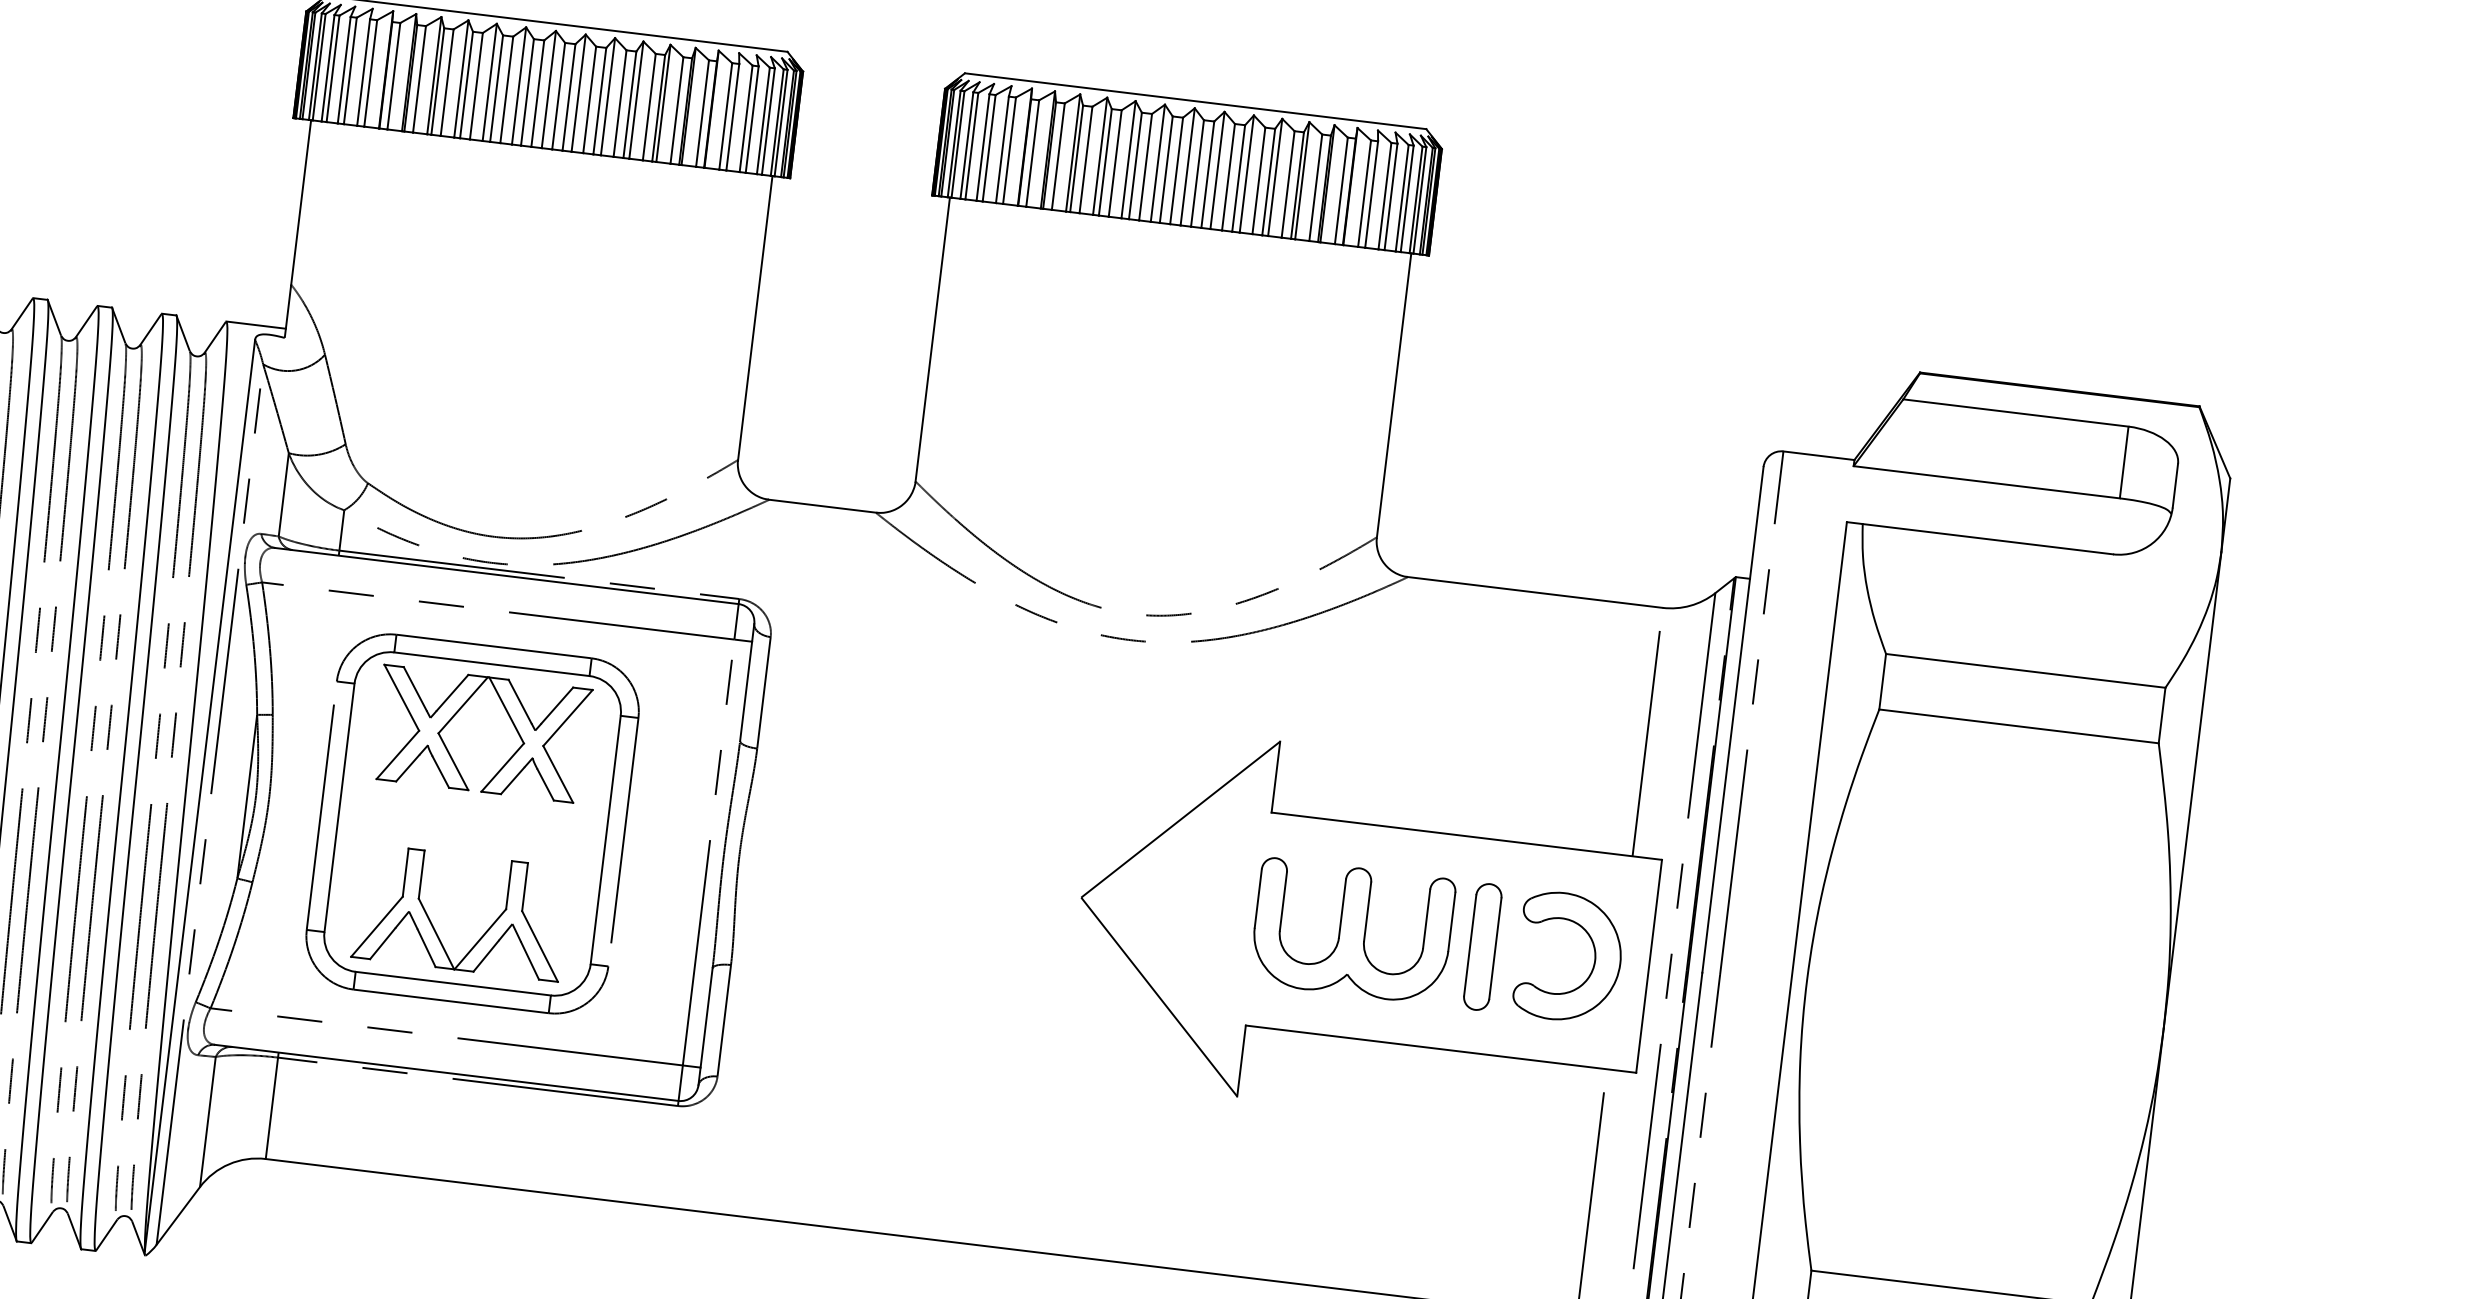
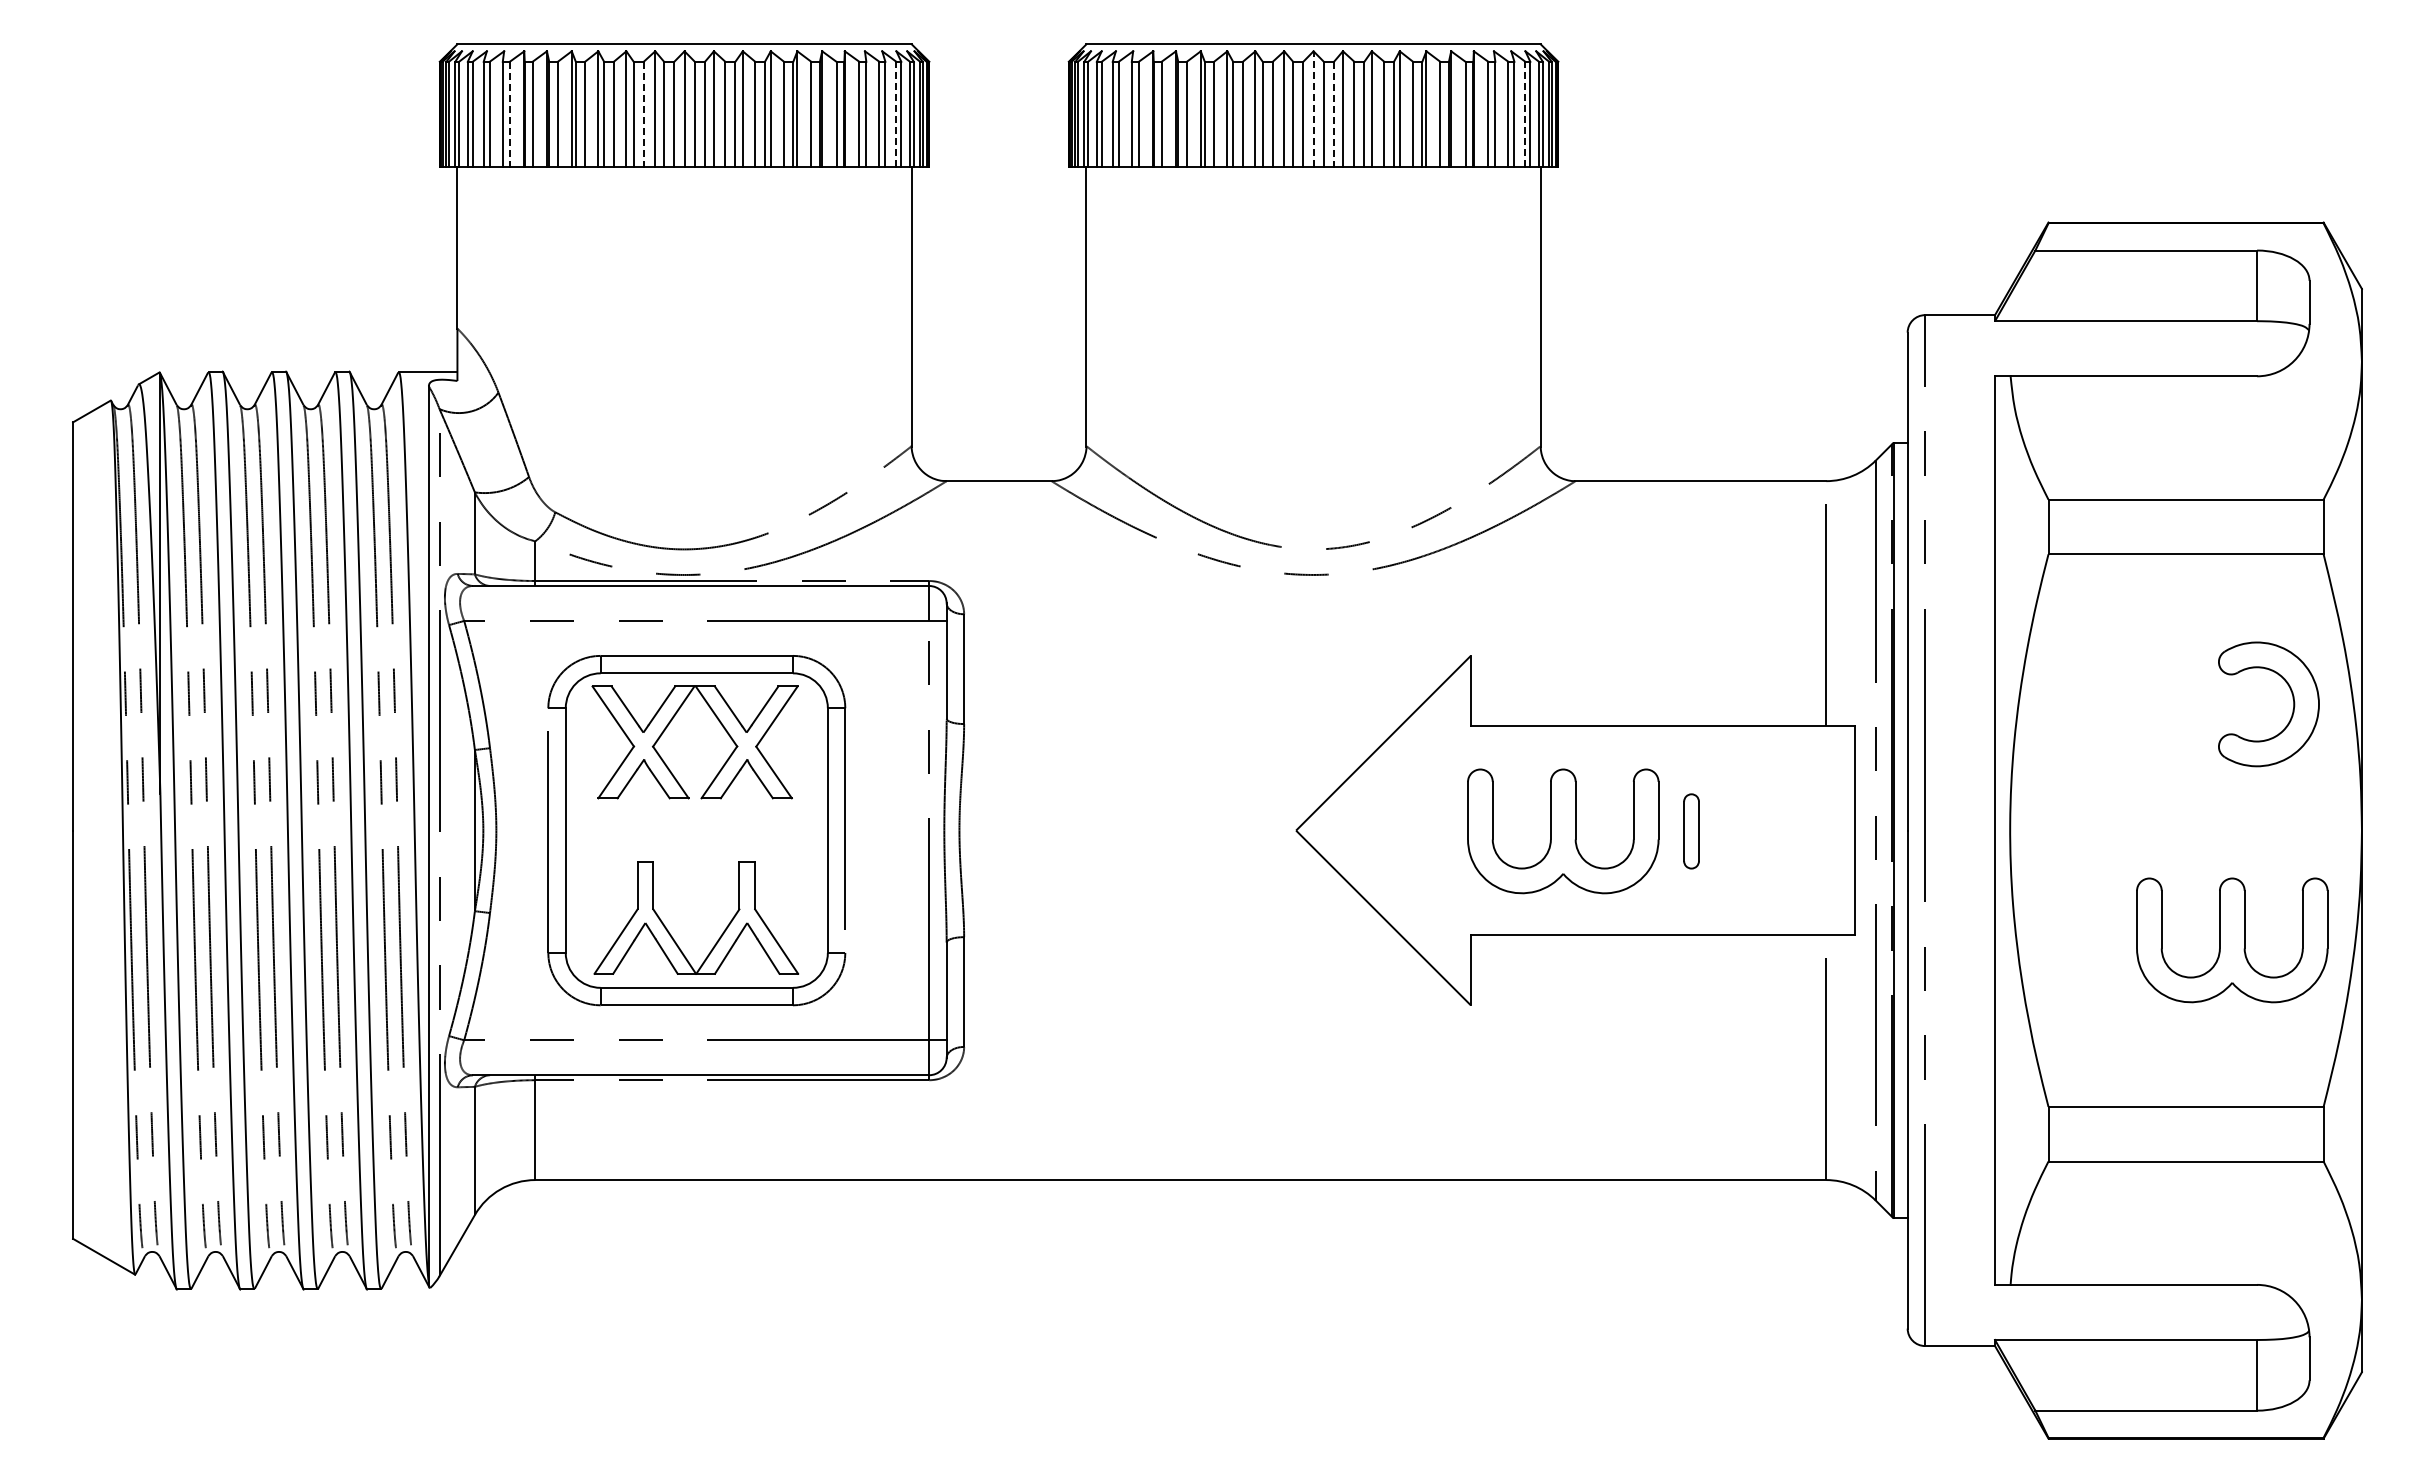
line: (370, 73) -> (509, 114), solid -> dashed
line: (506, 90) -> (643, 114), solid -> dashed
line: (763, 120) -> (896, 113), solid -> dashed
line: (1187, 166) -> (1313, 108), solid -> dashed
line: (1208, 175) -> (1334, 114), solid -> dashed
line: (1402, 197) -> (1525, 113), solid -> dashed
part: (1482, 947) -> (1691, 831), size x0.6
part: (1592, 965) -> (2292, 709), moved
part: (2018, 1124) -> (2232, 940), added

